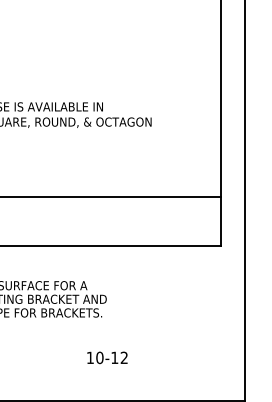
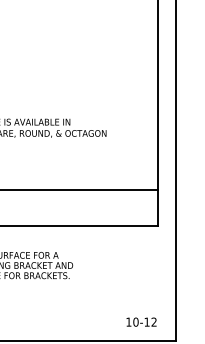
text: (107, 356) -> (141, 321), moved

